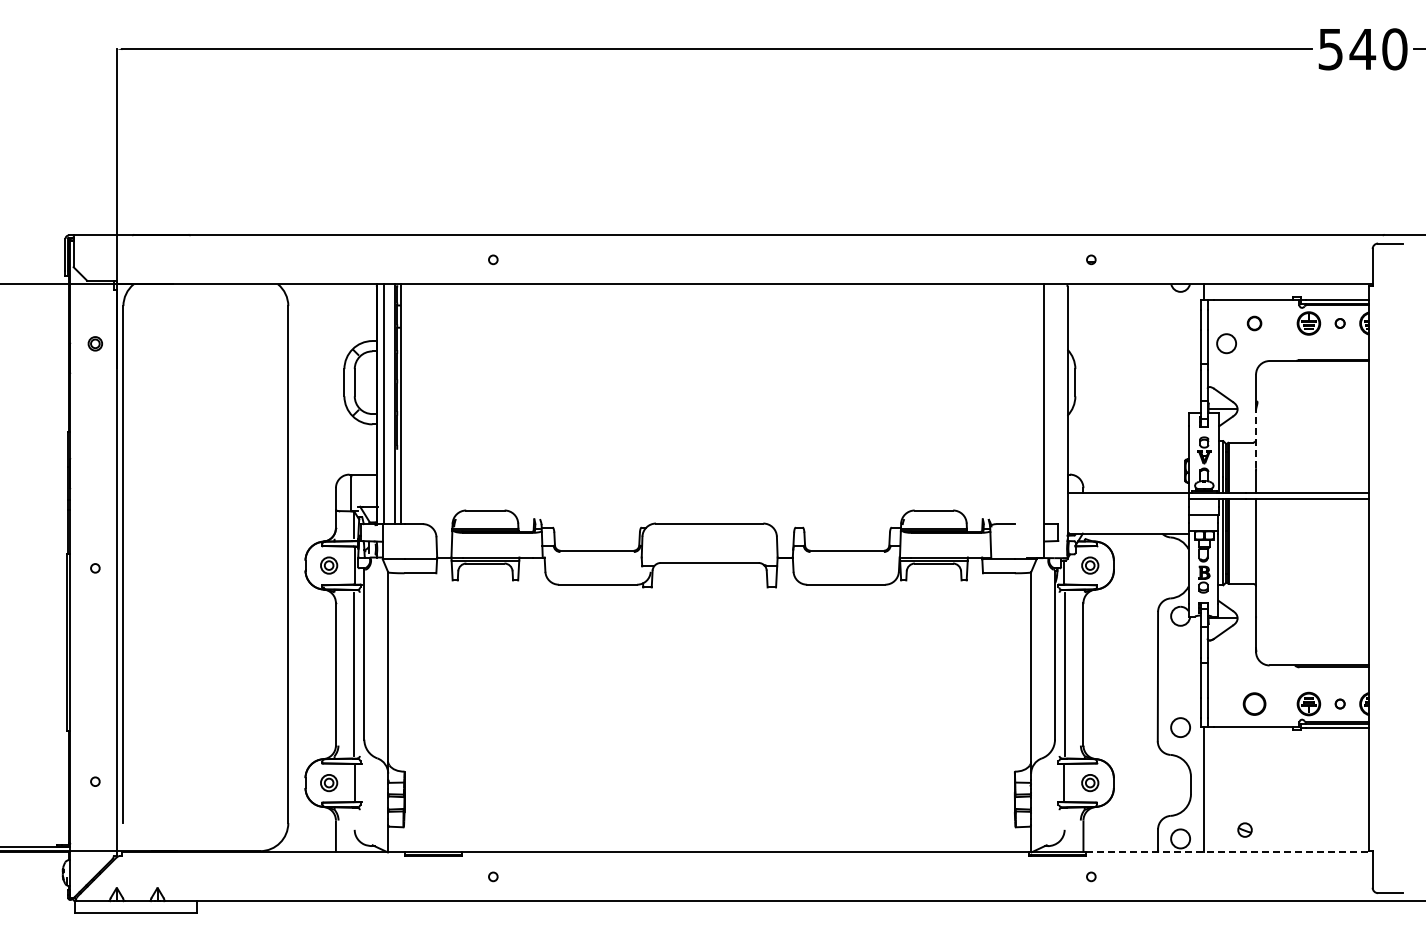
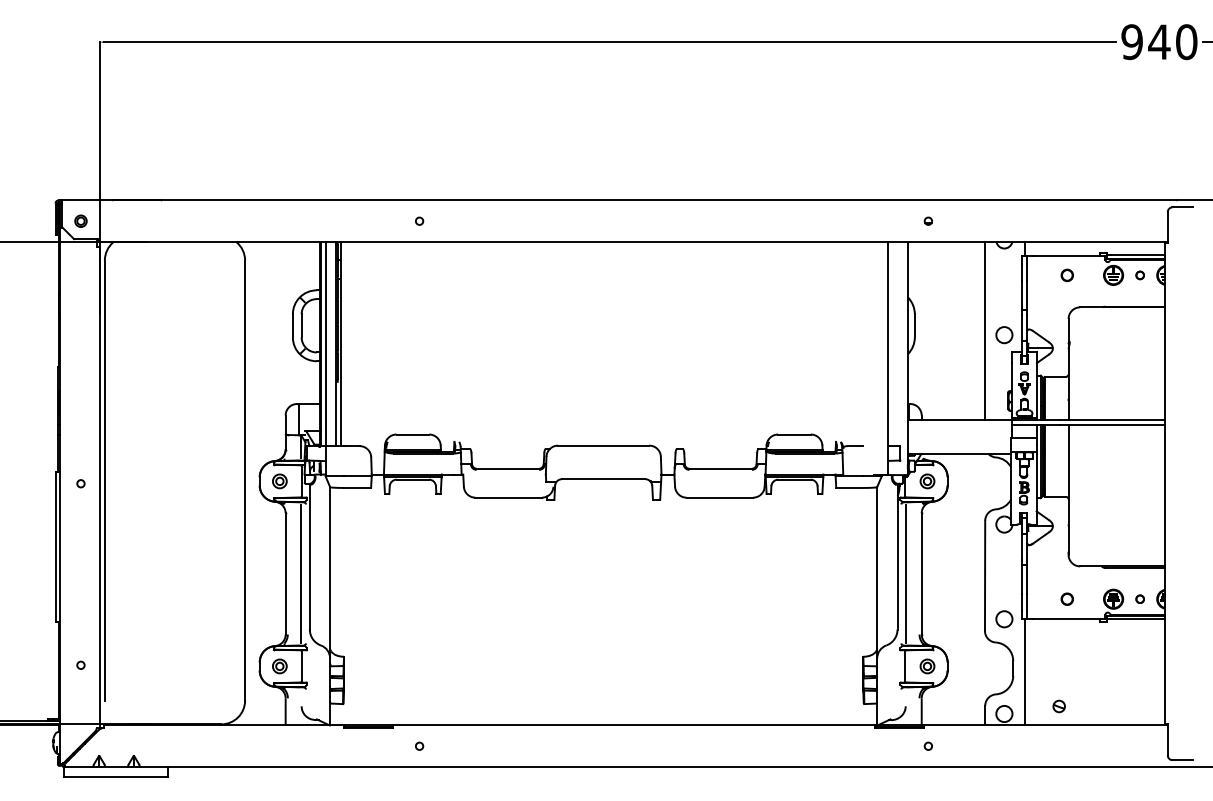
text: (1330, 49) -> (1131, 42), 540 -> 940
part: (95, 343) -> (81, 220), moved
circle: (1226, 343) -> (1004, 334), moved
line: (1158, 388) -> (985, 330), added
line: (1256, 439) -> (1068, 374), dashed -> solid
part: (1254, 703) -> (1067, 598), size x0.62
line: (1229, 852) -> (1045, 725), dashed -> solid

